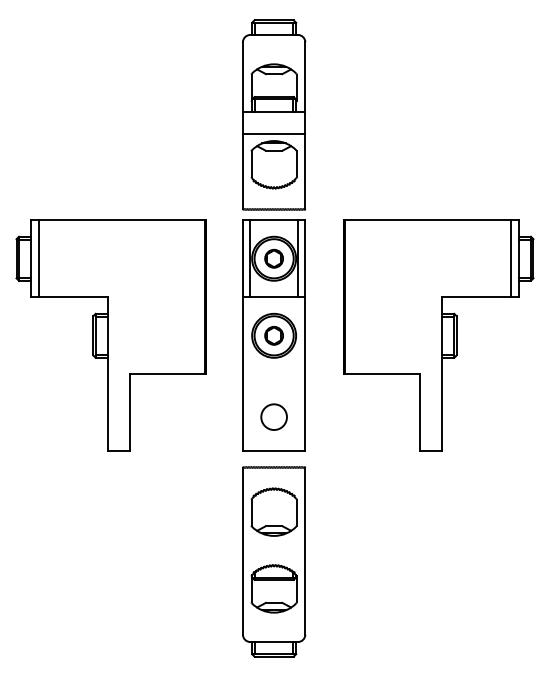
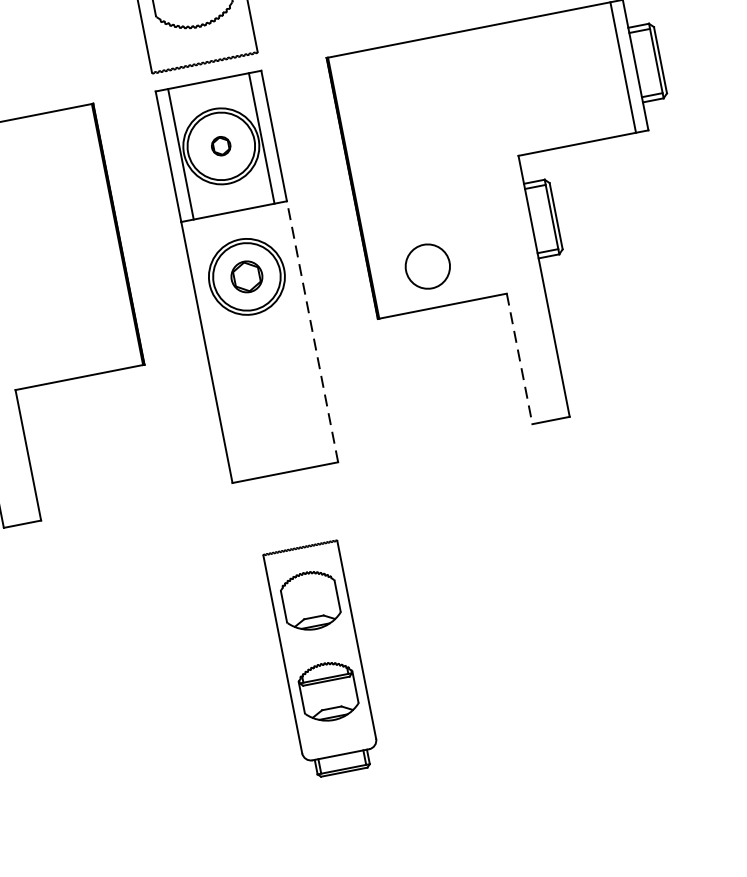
part: (273, 258) -> (220, 146), size x0.6
line: (305, 373) -> (312, 330), solid -> dashed
line: (420, 412) -> (520, 358), solid -> dashed
circle: (273, 416) -> (426, 265), moved
part: (274, 561) -> (322, 658), size x0.7

